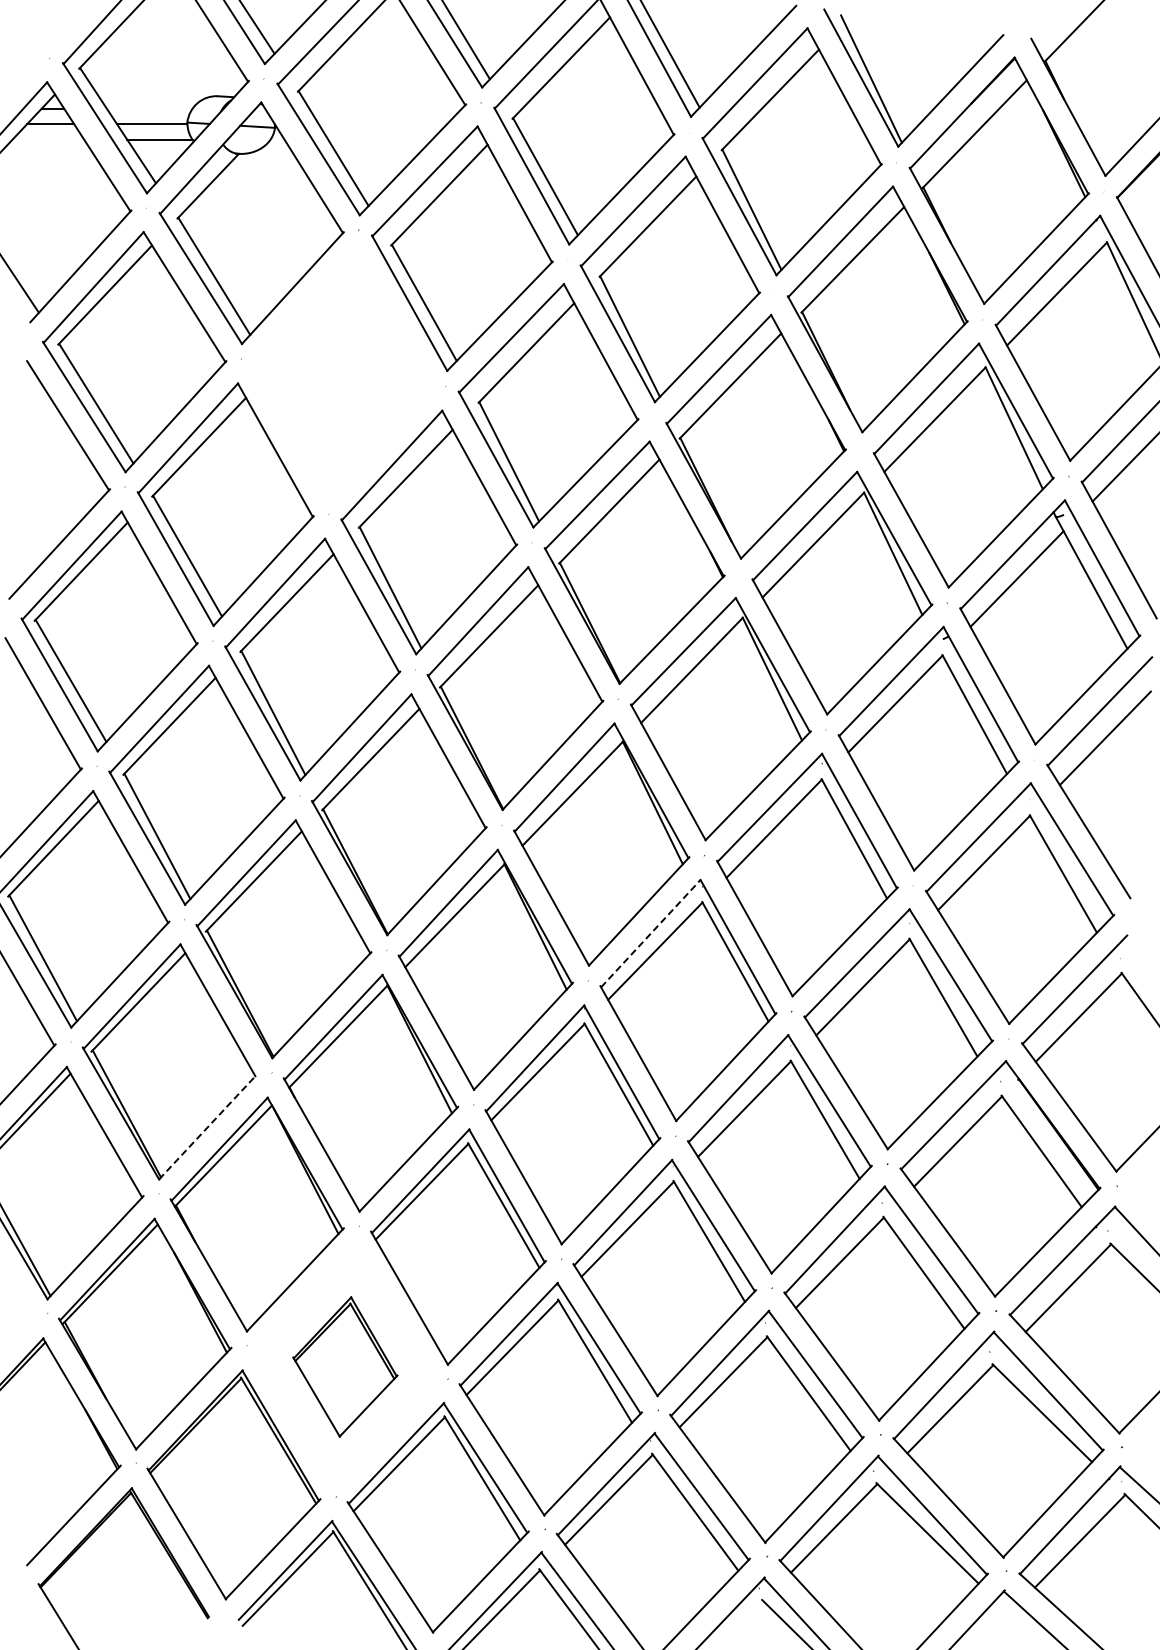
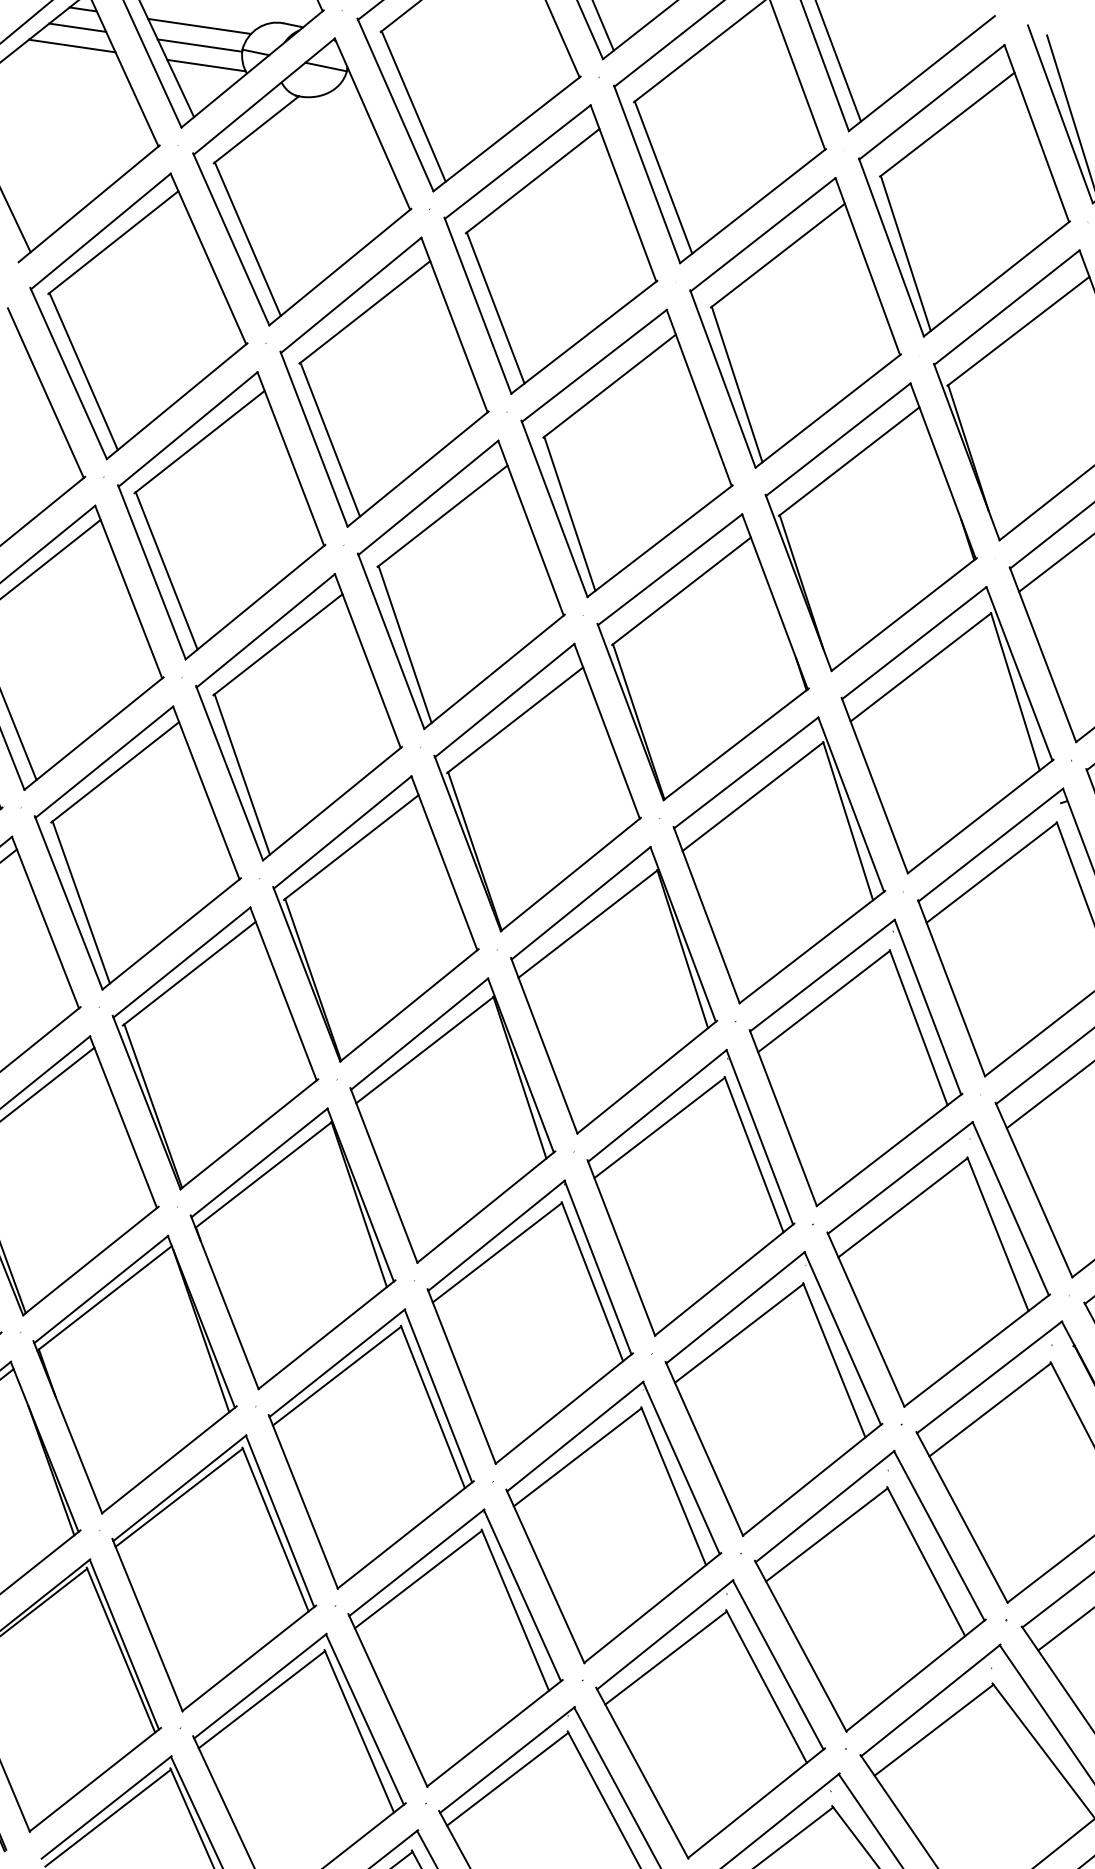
line: (149, 108) -> (199, 26), added
line: (48, 139) -> (72, 45), added
part: (342, 376) -> (384, 382), added
line: (651, 933) -> (658, 1105), dashed -> solid
line: (208, 1126) -> (91, 1260), dashed -> solid
part: (345, 1366) -> (214, 1572), size x1.67

